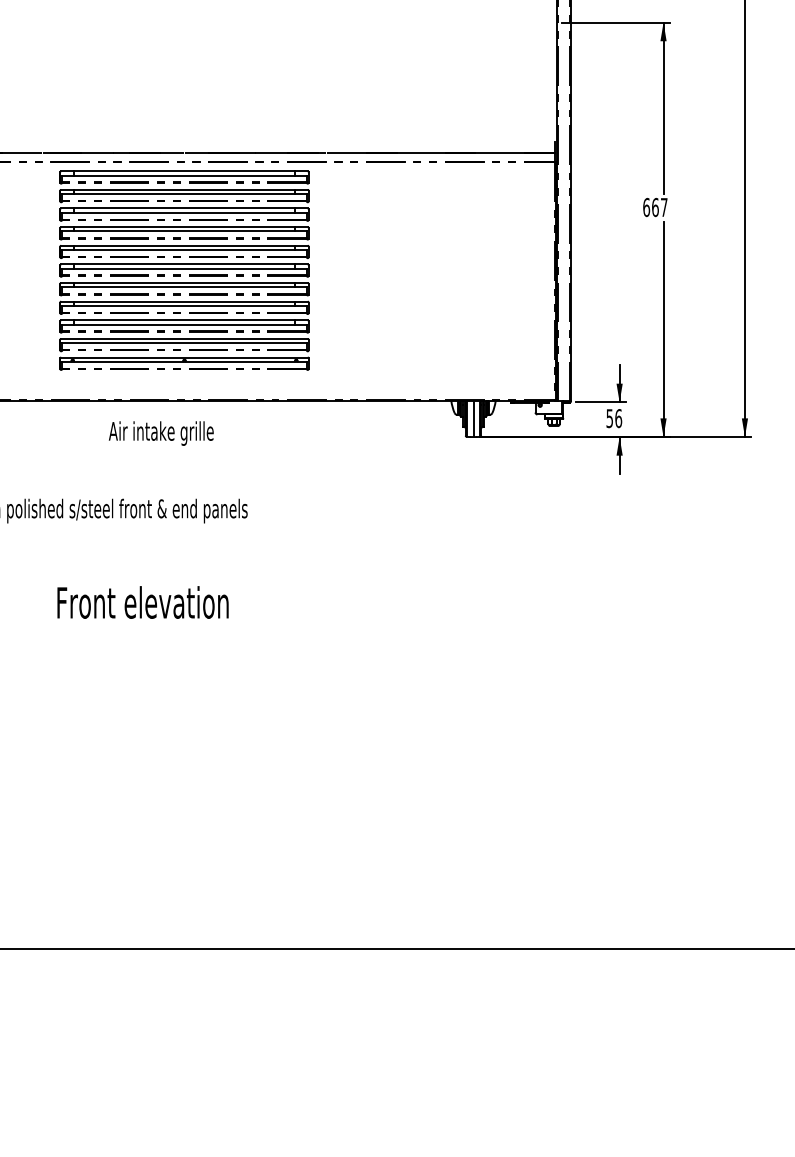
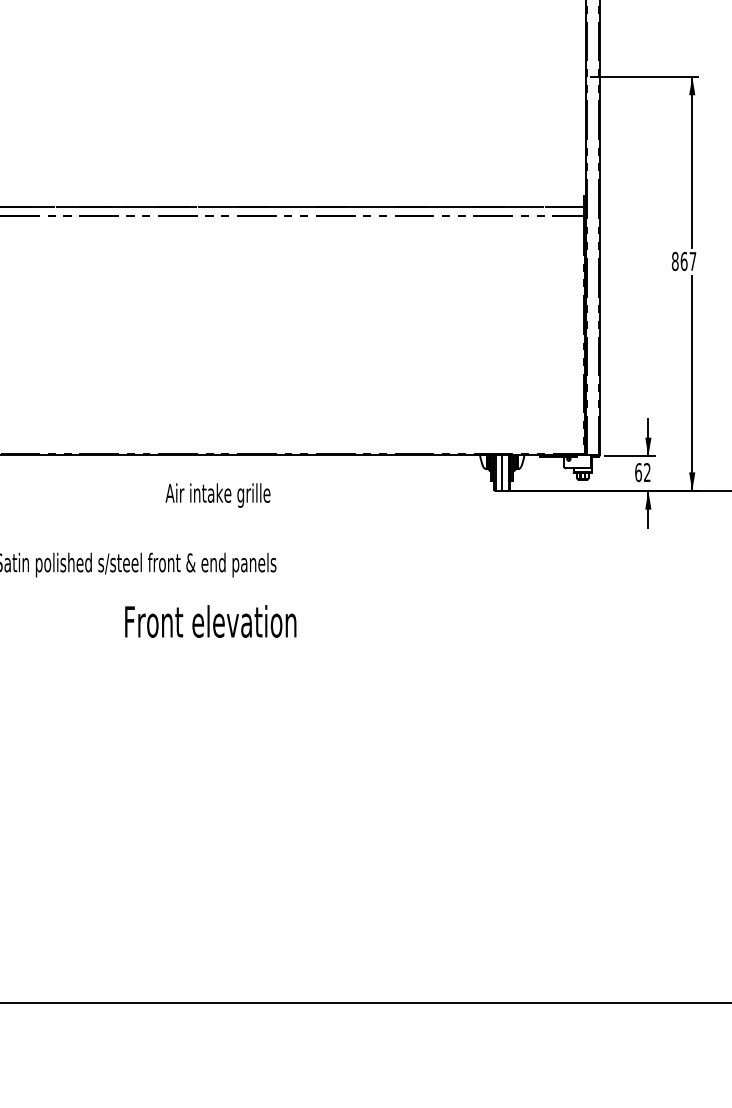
text: (646, 206) -> (675, 260), 667 -> 867
part: (184, 270) -> (213, 324), removed
text: (614, 418) -> (643, 472), 56 -> 62
text: (160, 433) -> (217, 495), moved
text: (142, 602) -> (210, 621), moved

